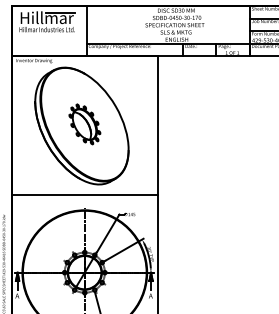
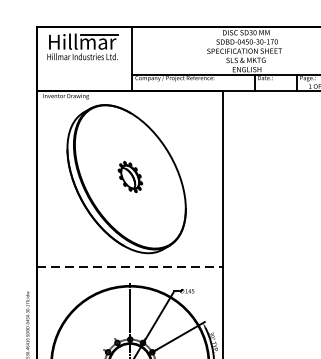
part: (84, 124) -> (129, 177), size x0.6
line: (85, 195) -> (131, 267), solid -> dashed

